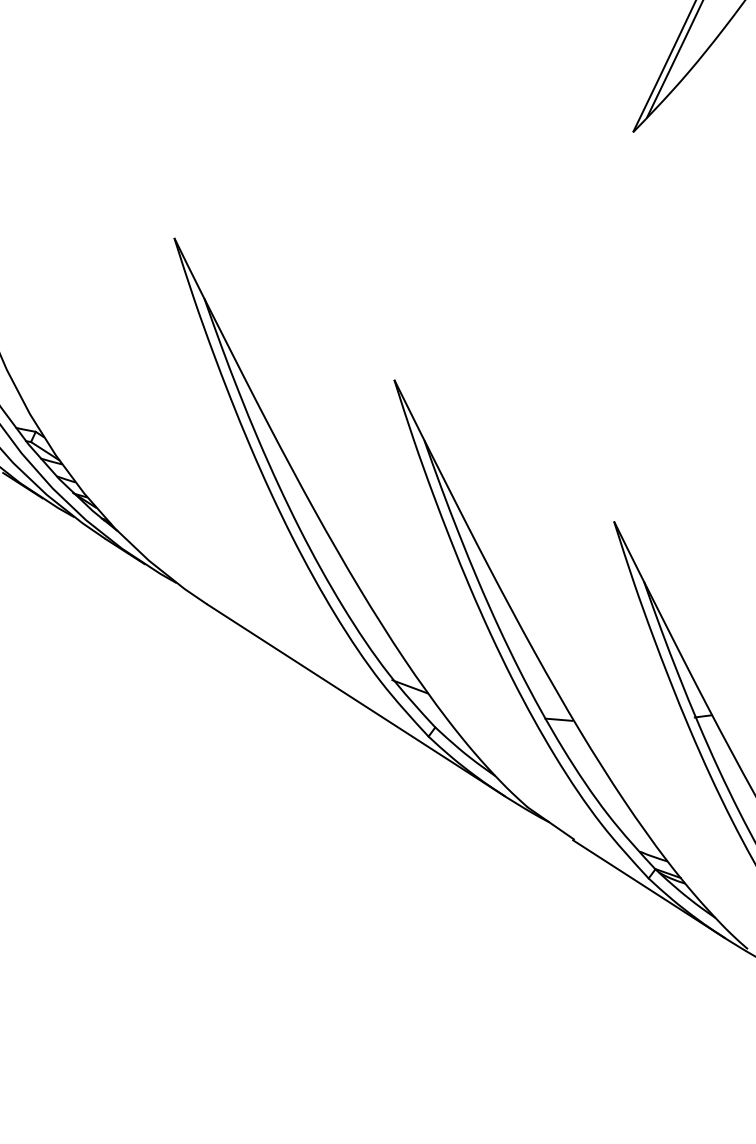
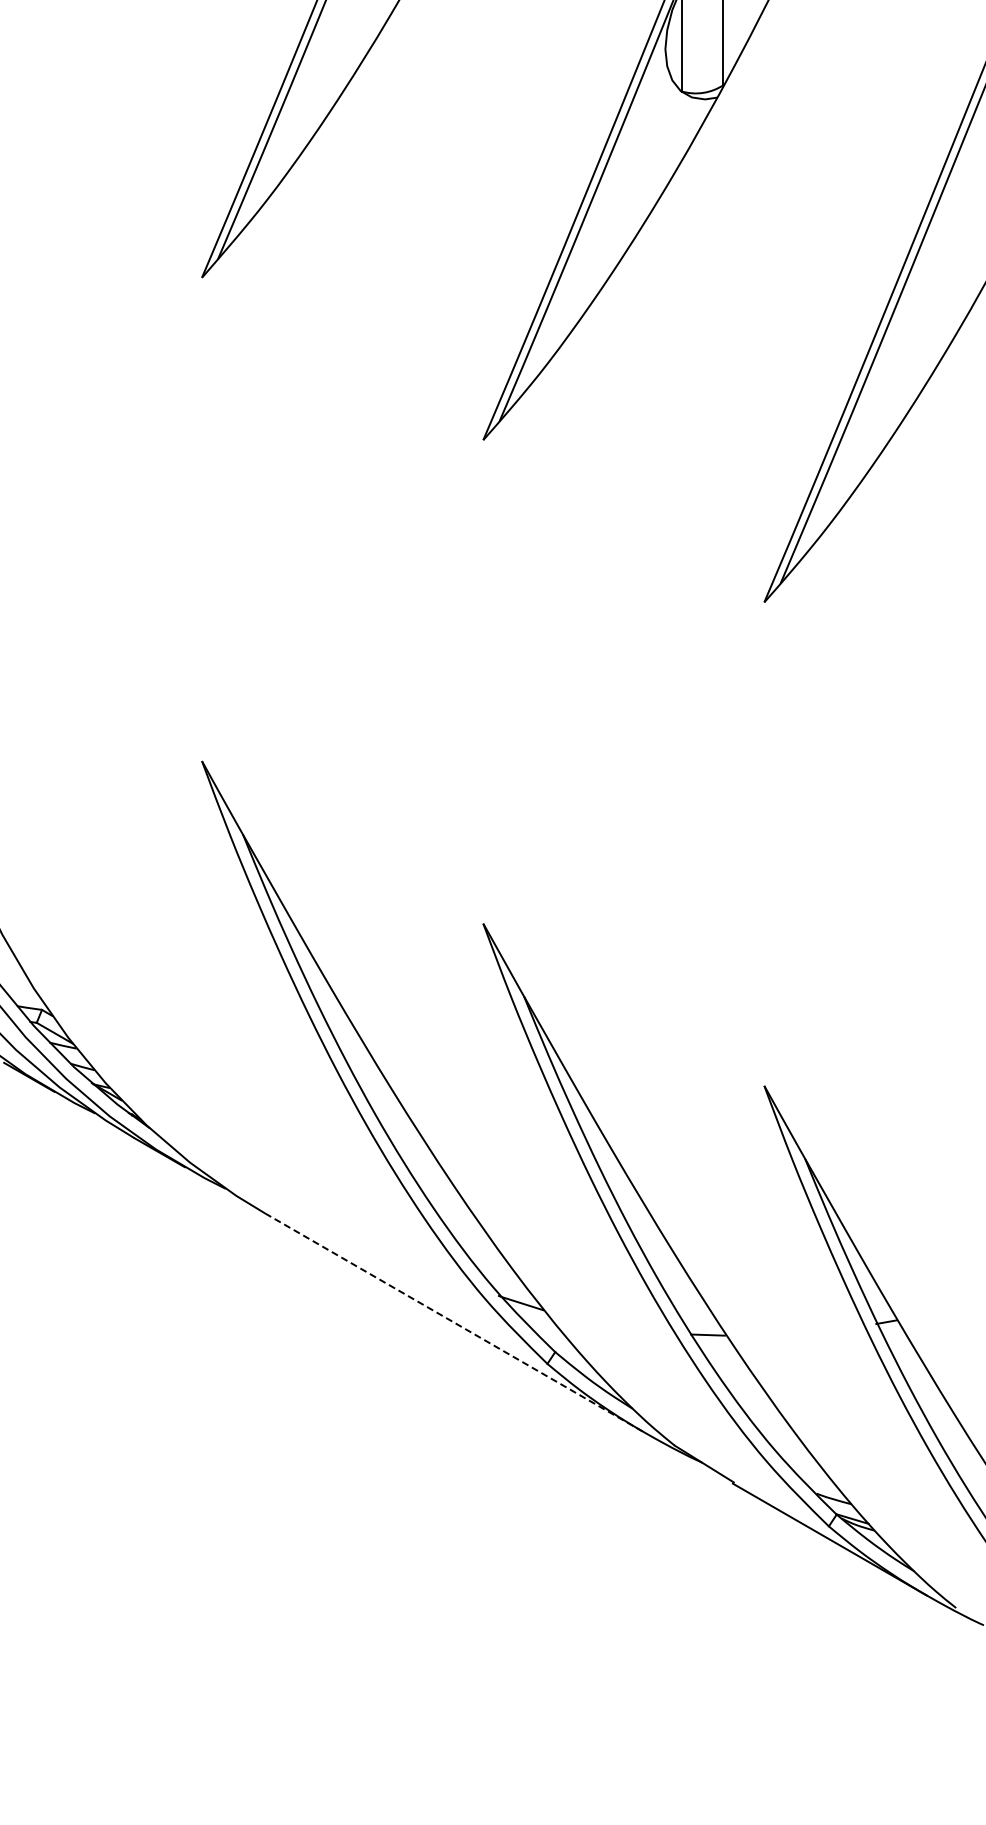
line: (356, 700) -> (455, 1323), solid -> dashed

